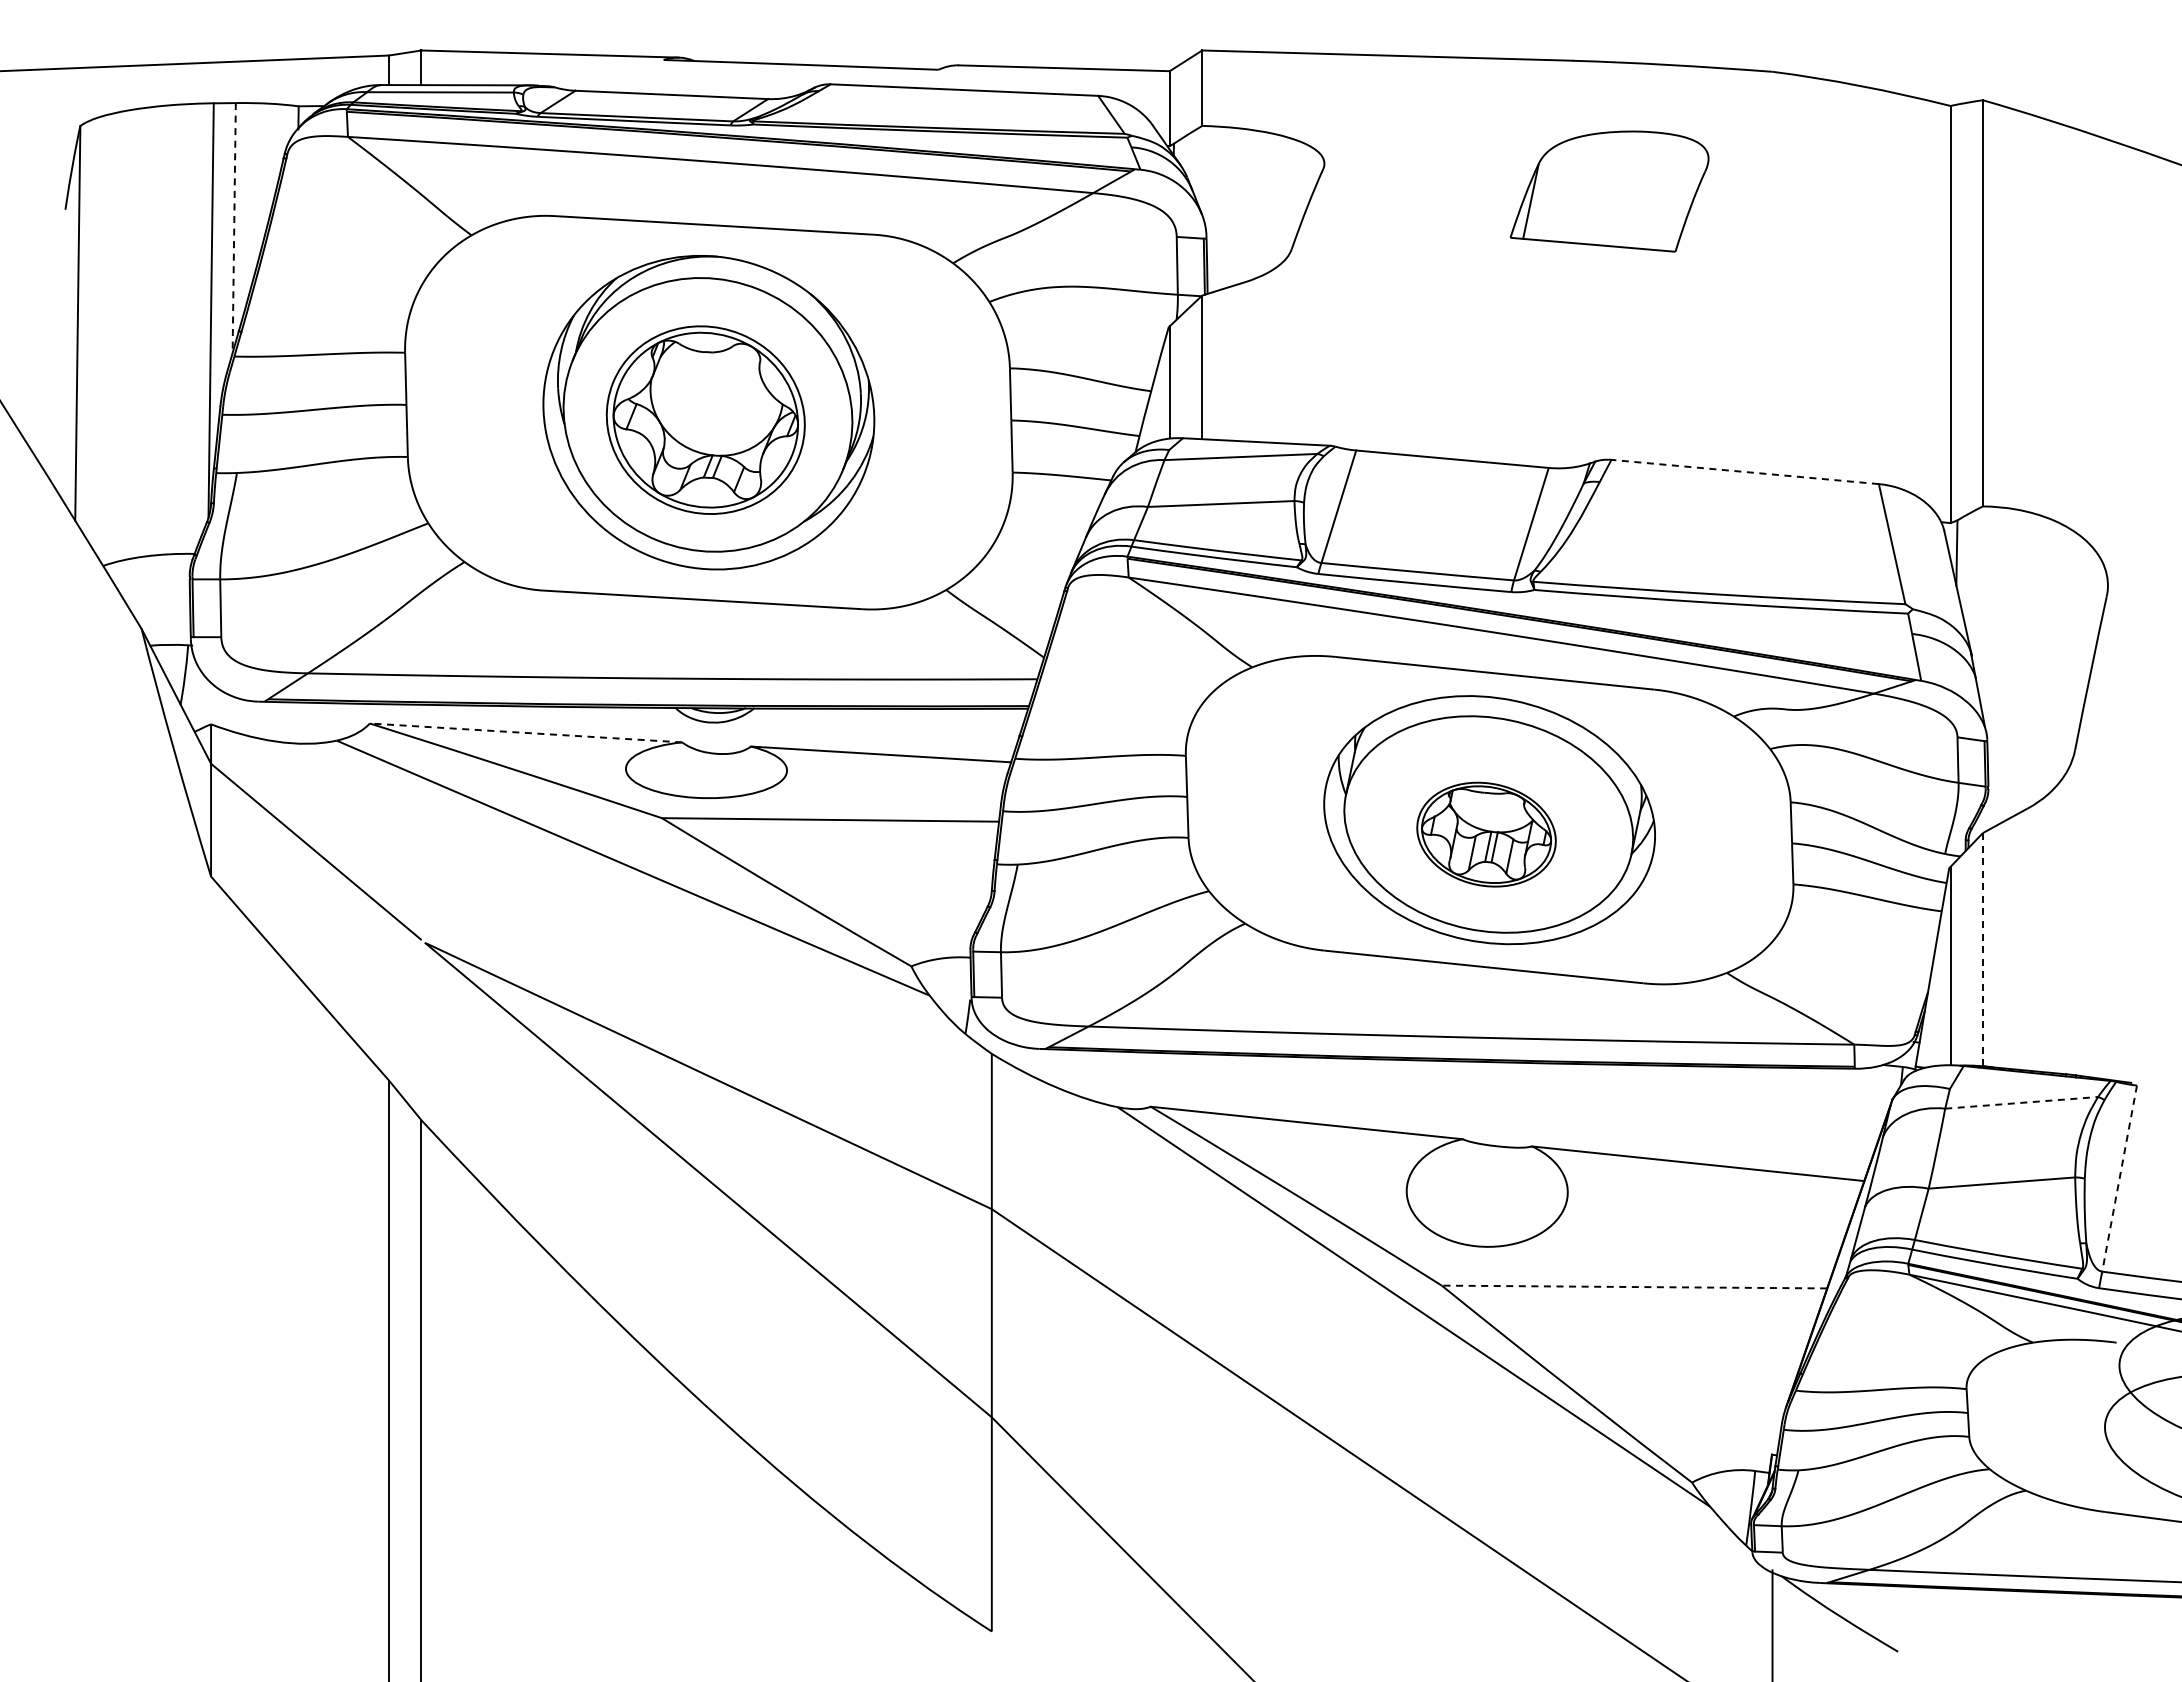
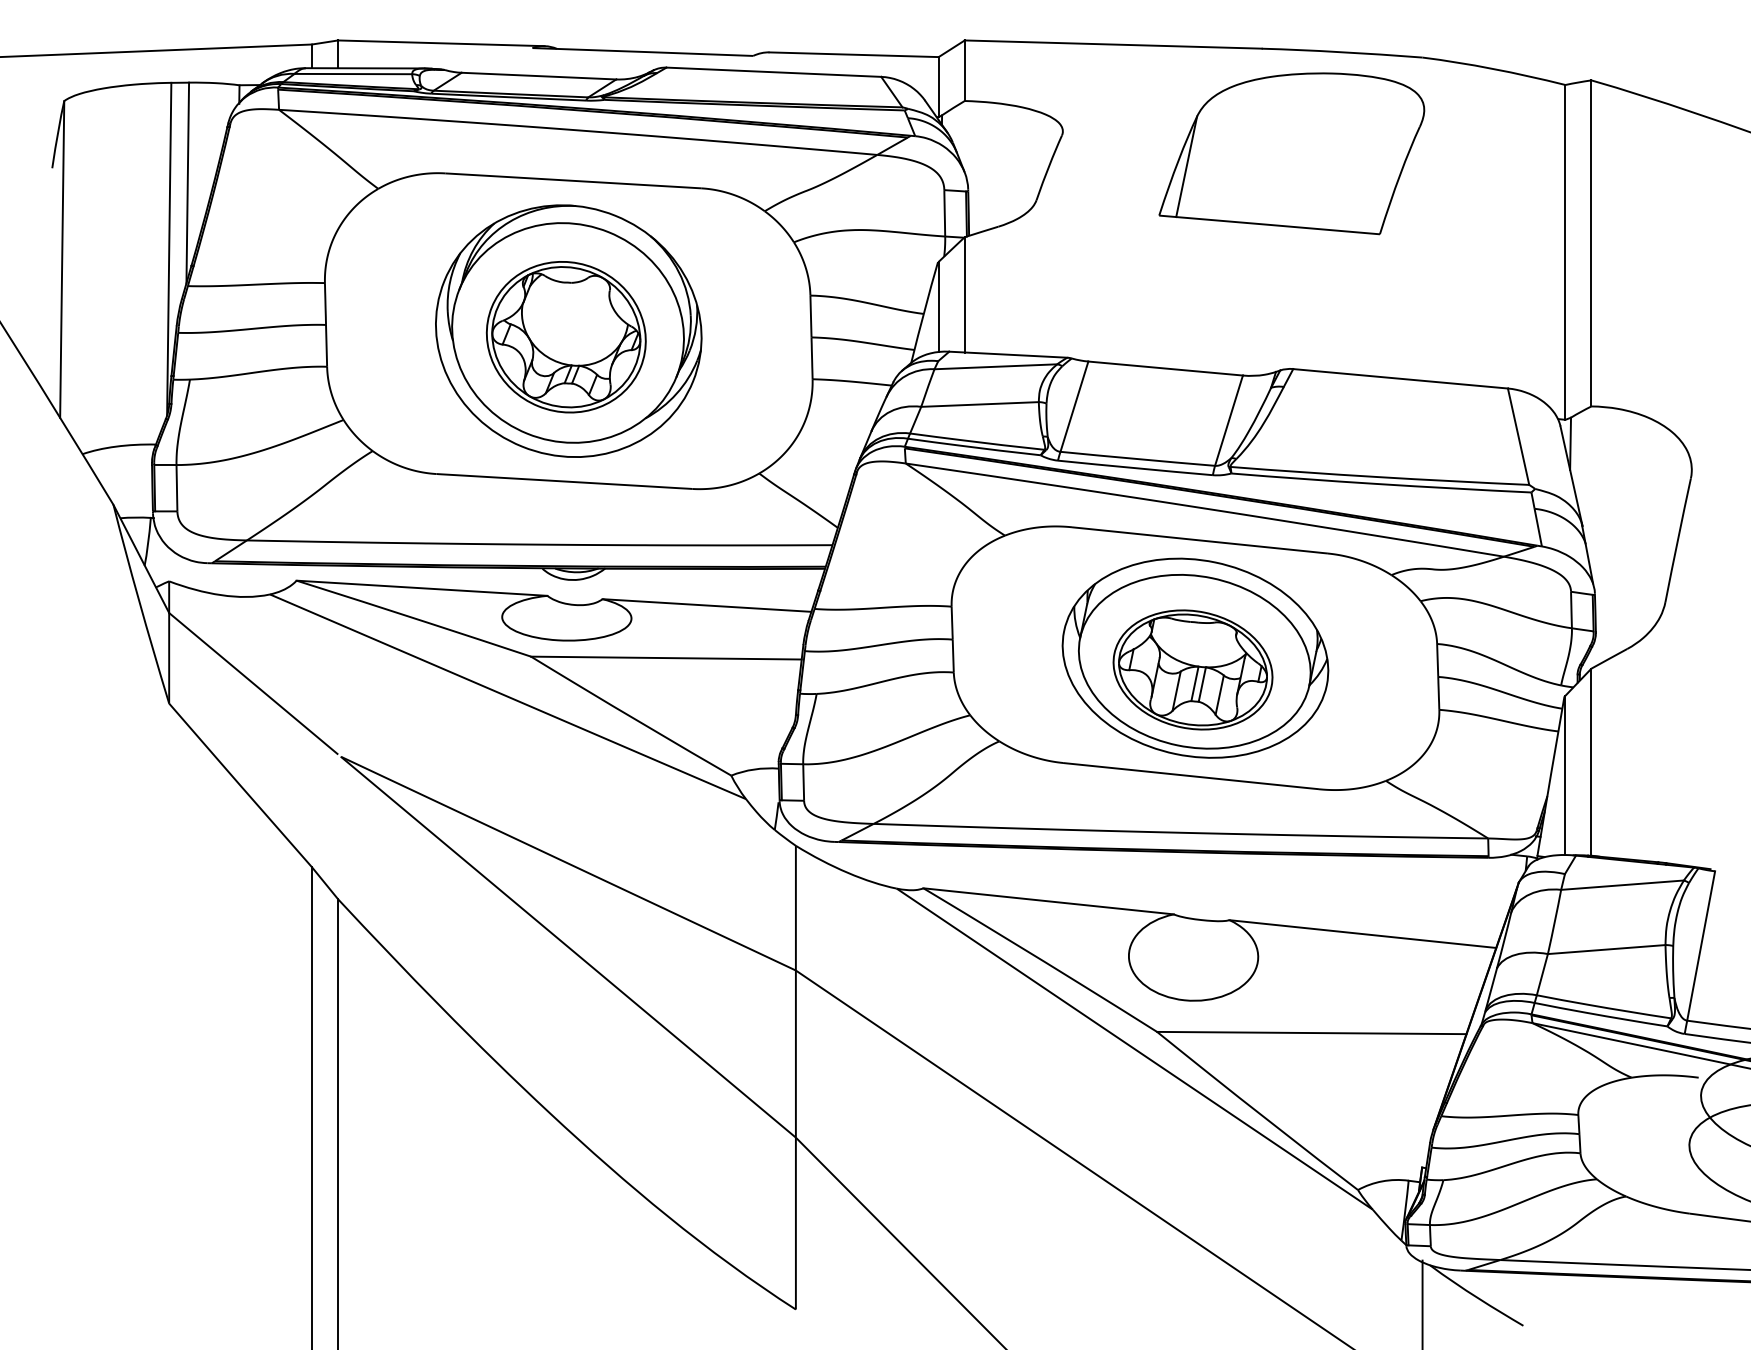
part: (1609, 191) -> (1291, 153), size x1.67
line: (234, 228) -> (187, 183), dashed -> solid
line: (1744, 471) -> (1400, 378), dashed -> solid
line: (525, 732) -> (421, 587), dashed -> solid
part: (1486, 834) -> (1192, 669), size x1.43
line: (1982, 950) -> (1591, 762), dashed -> solid
line: (2021, 1102) -> (1622, 884), dashed -> solid
line: (2119, 1178) -> (1701, 945), dashed -> solid
line: (1634, 1287) -> (1311, 1033), dashed -> solid

